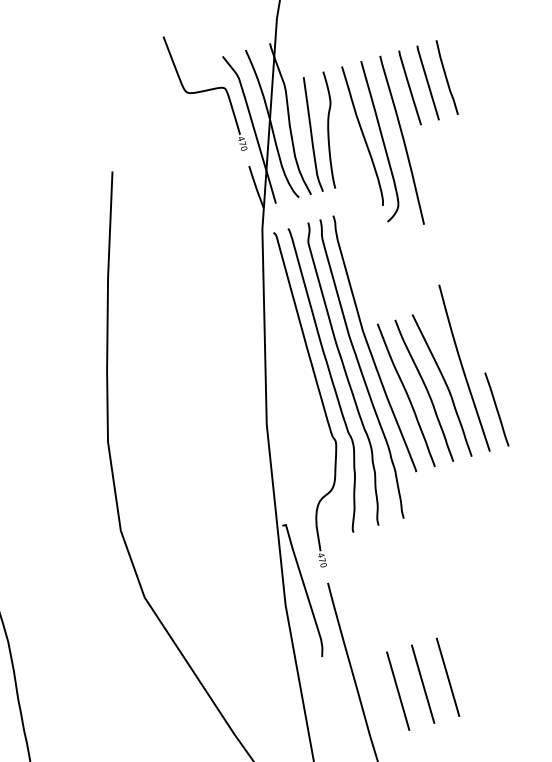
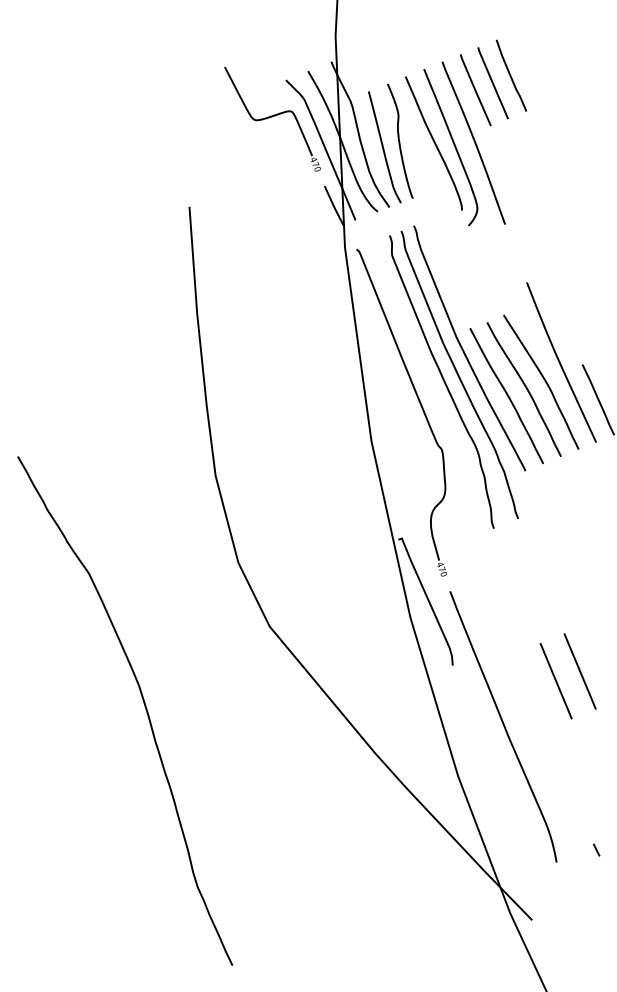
curve: (330, 379) -> (429, 388), removed
line: (397, 690) -> (531, 690), removed

